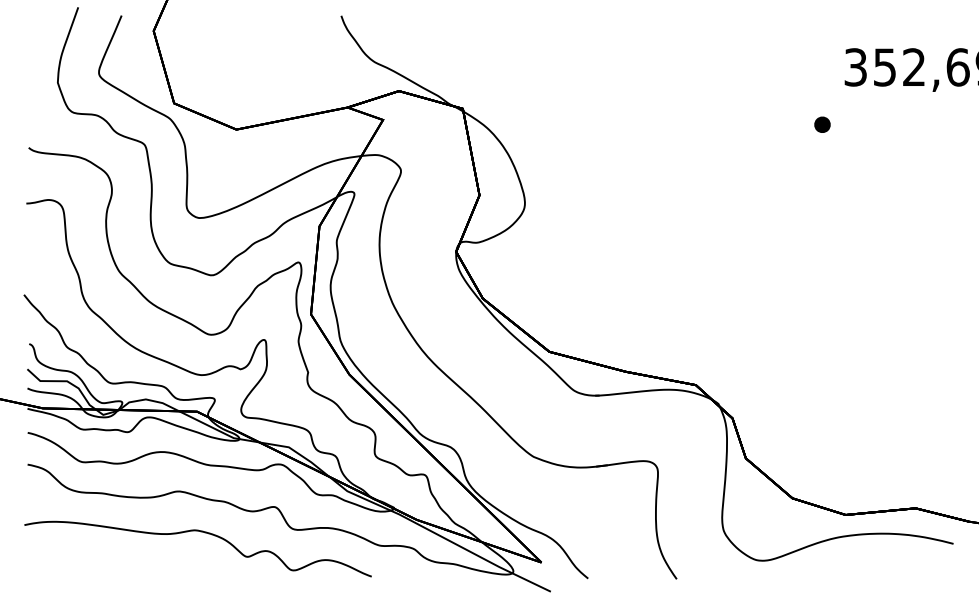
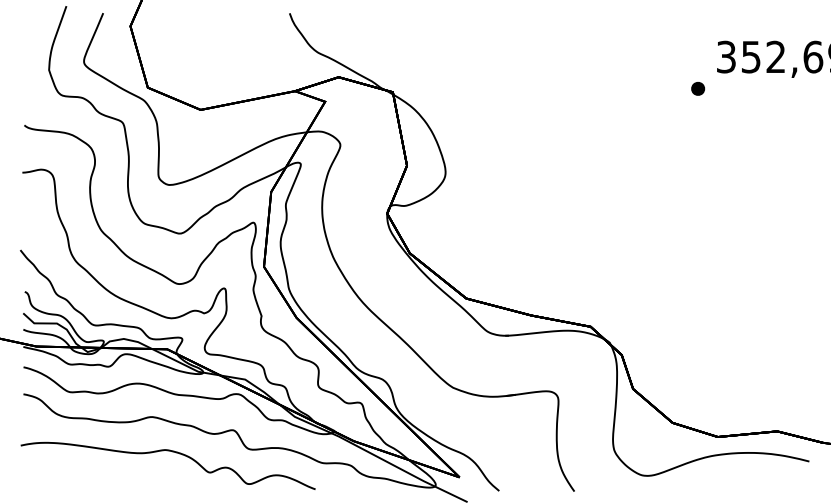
part: (822, 124) -> (698, 88), moved

